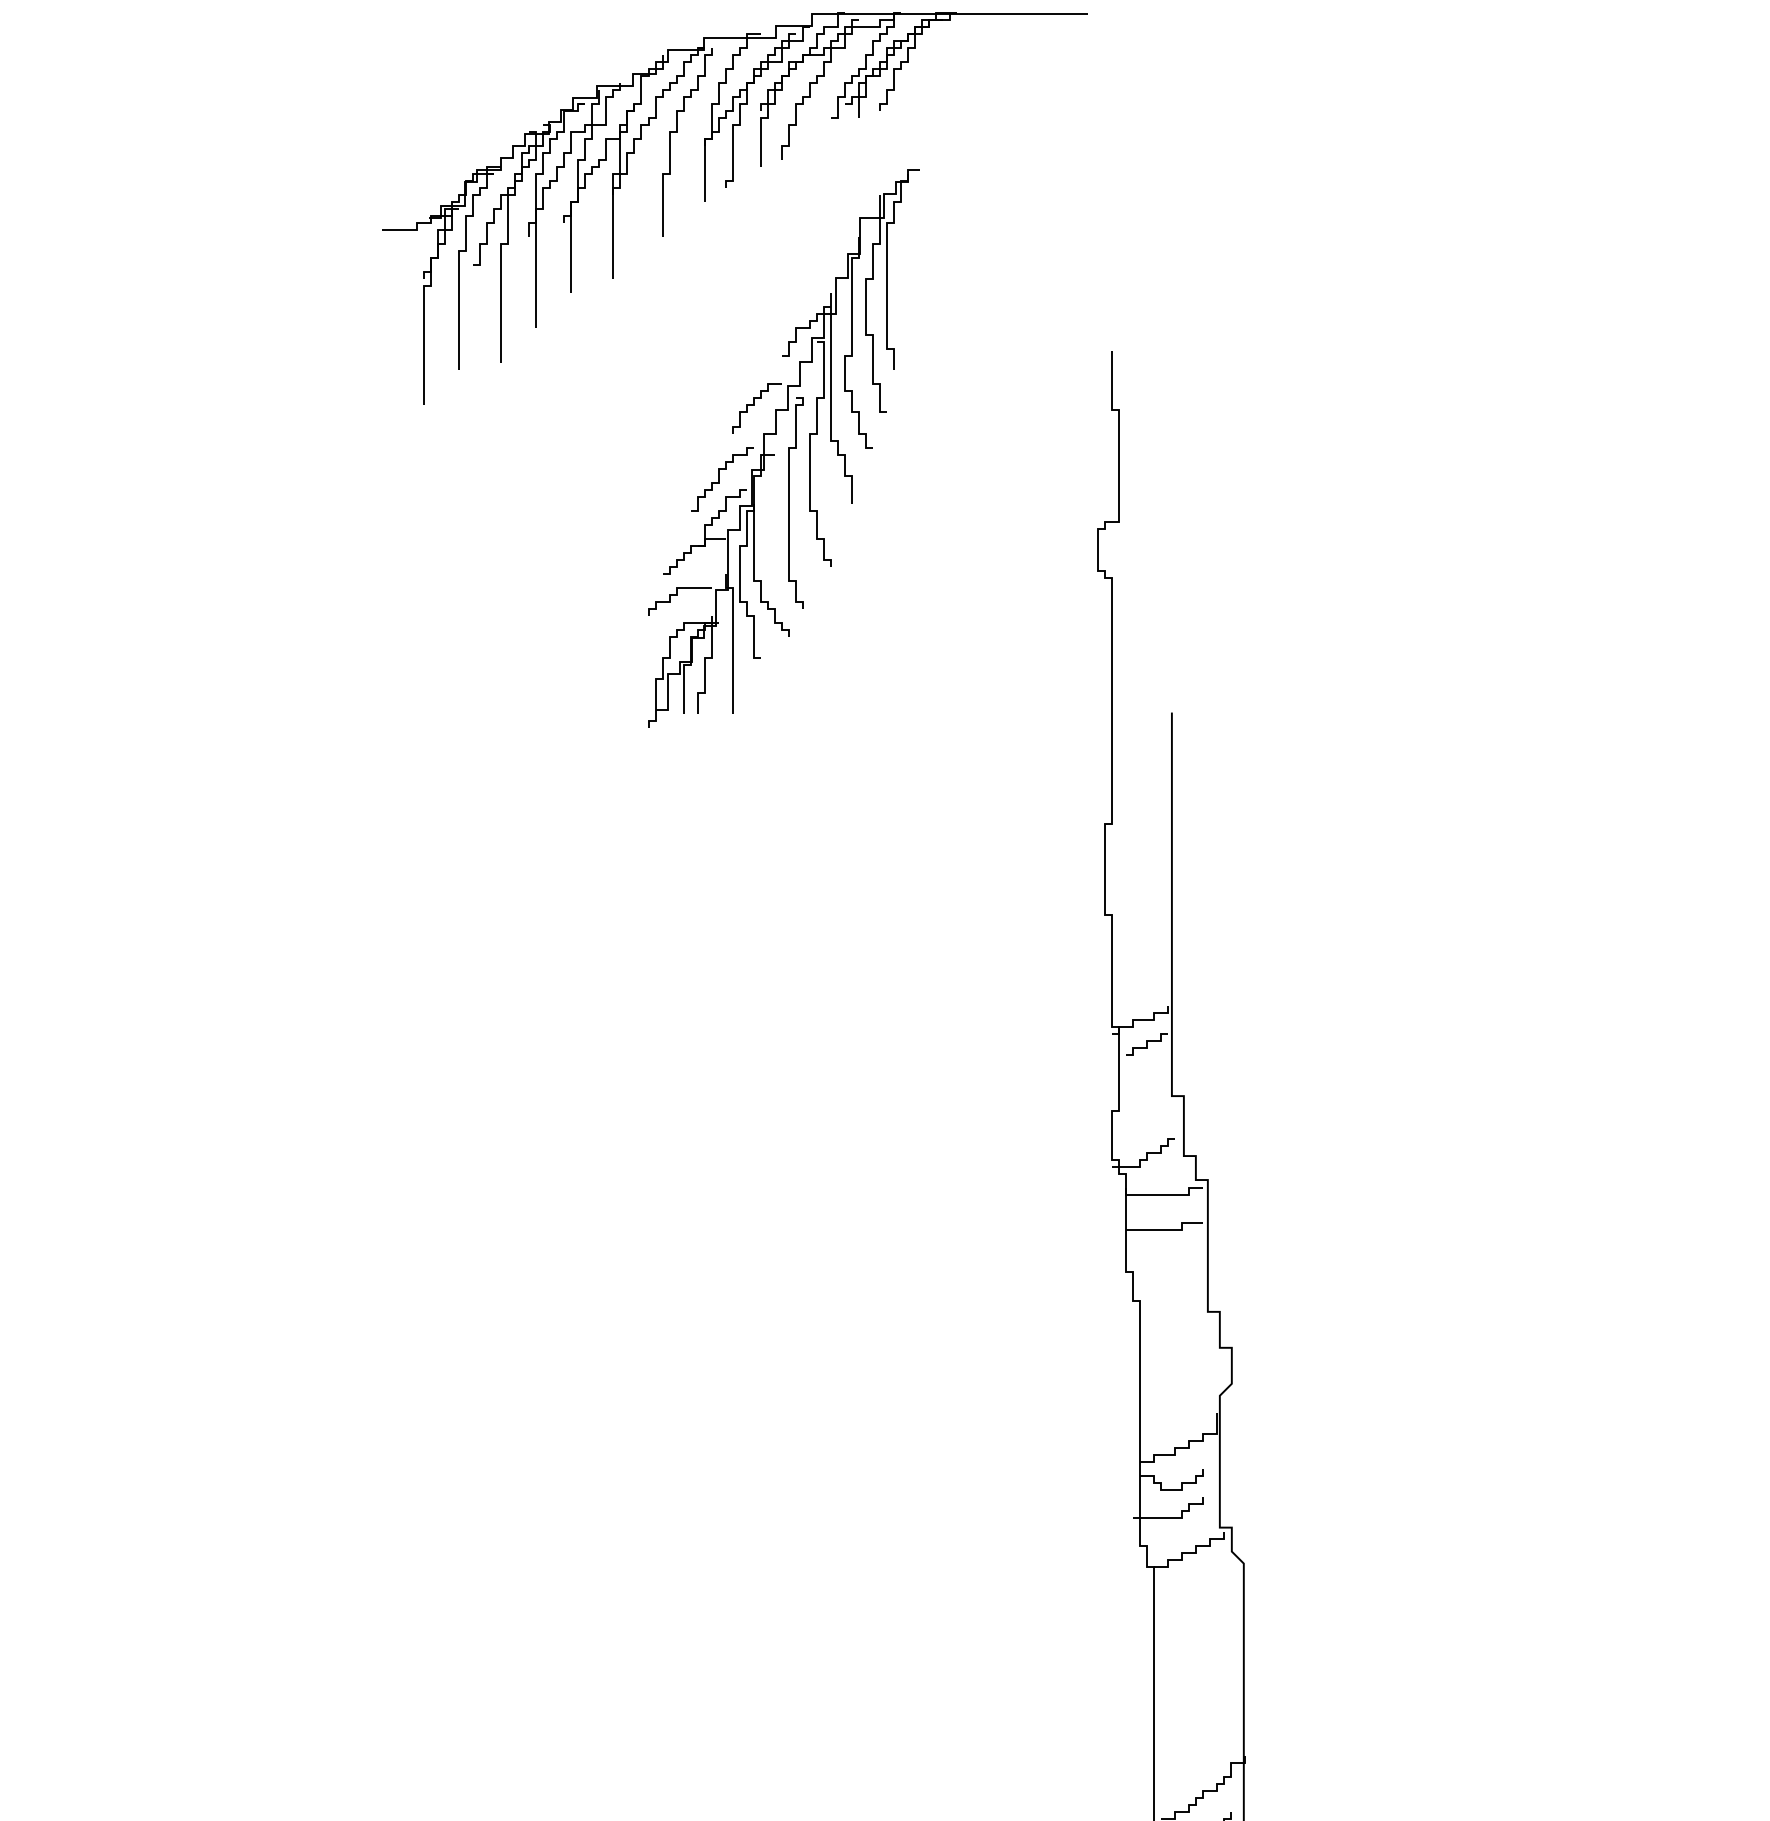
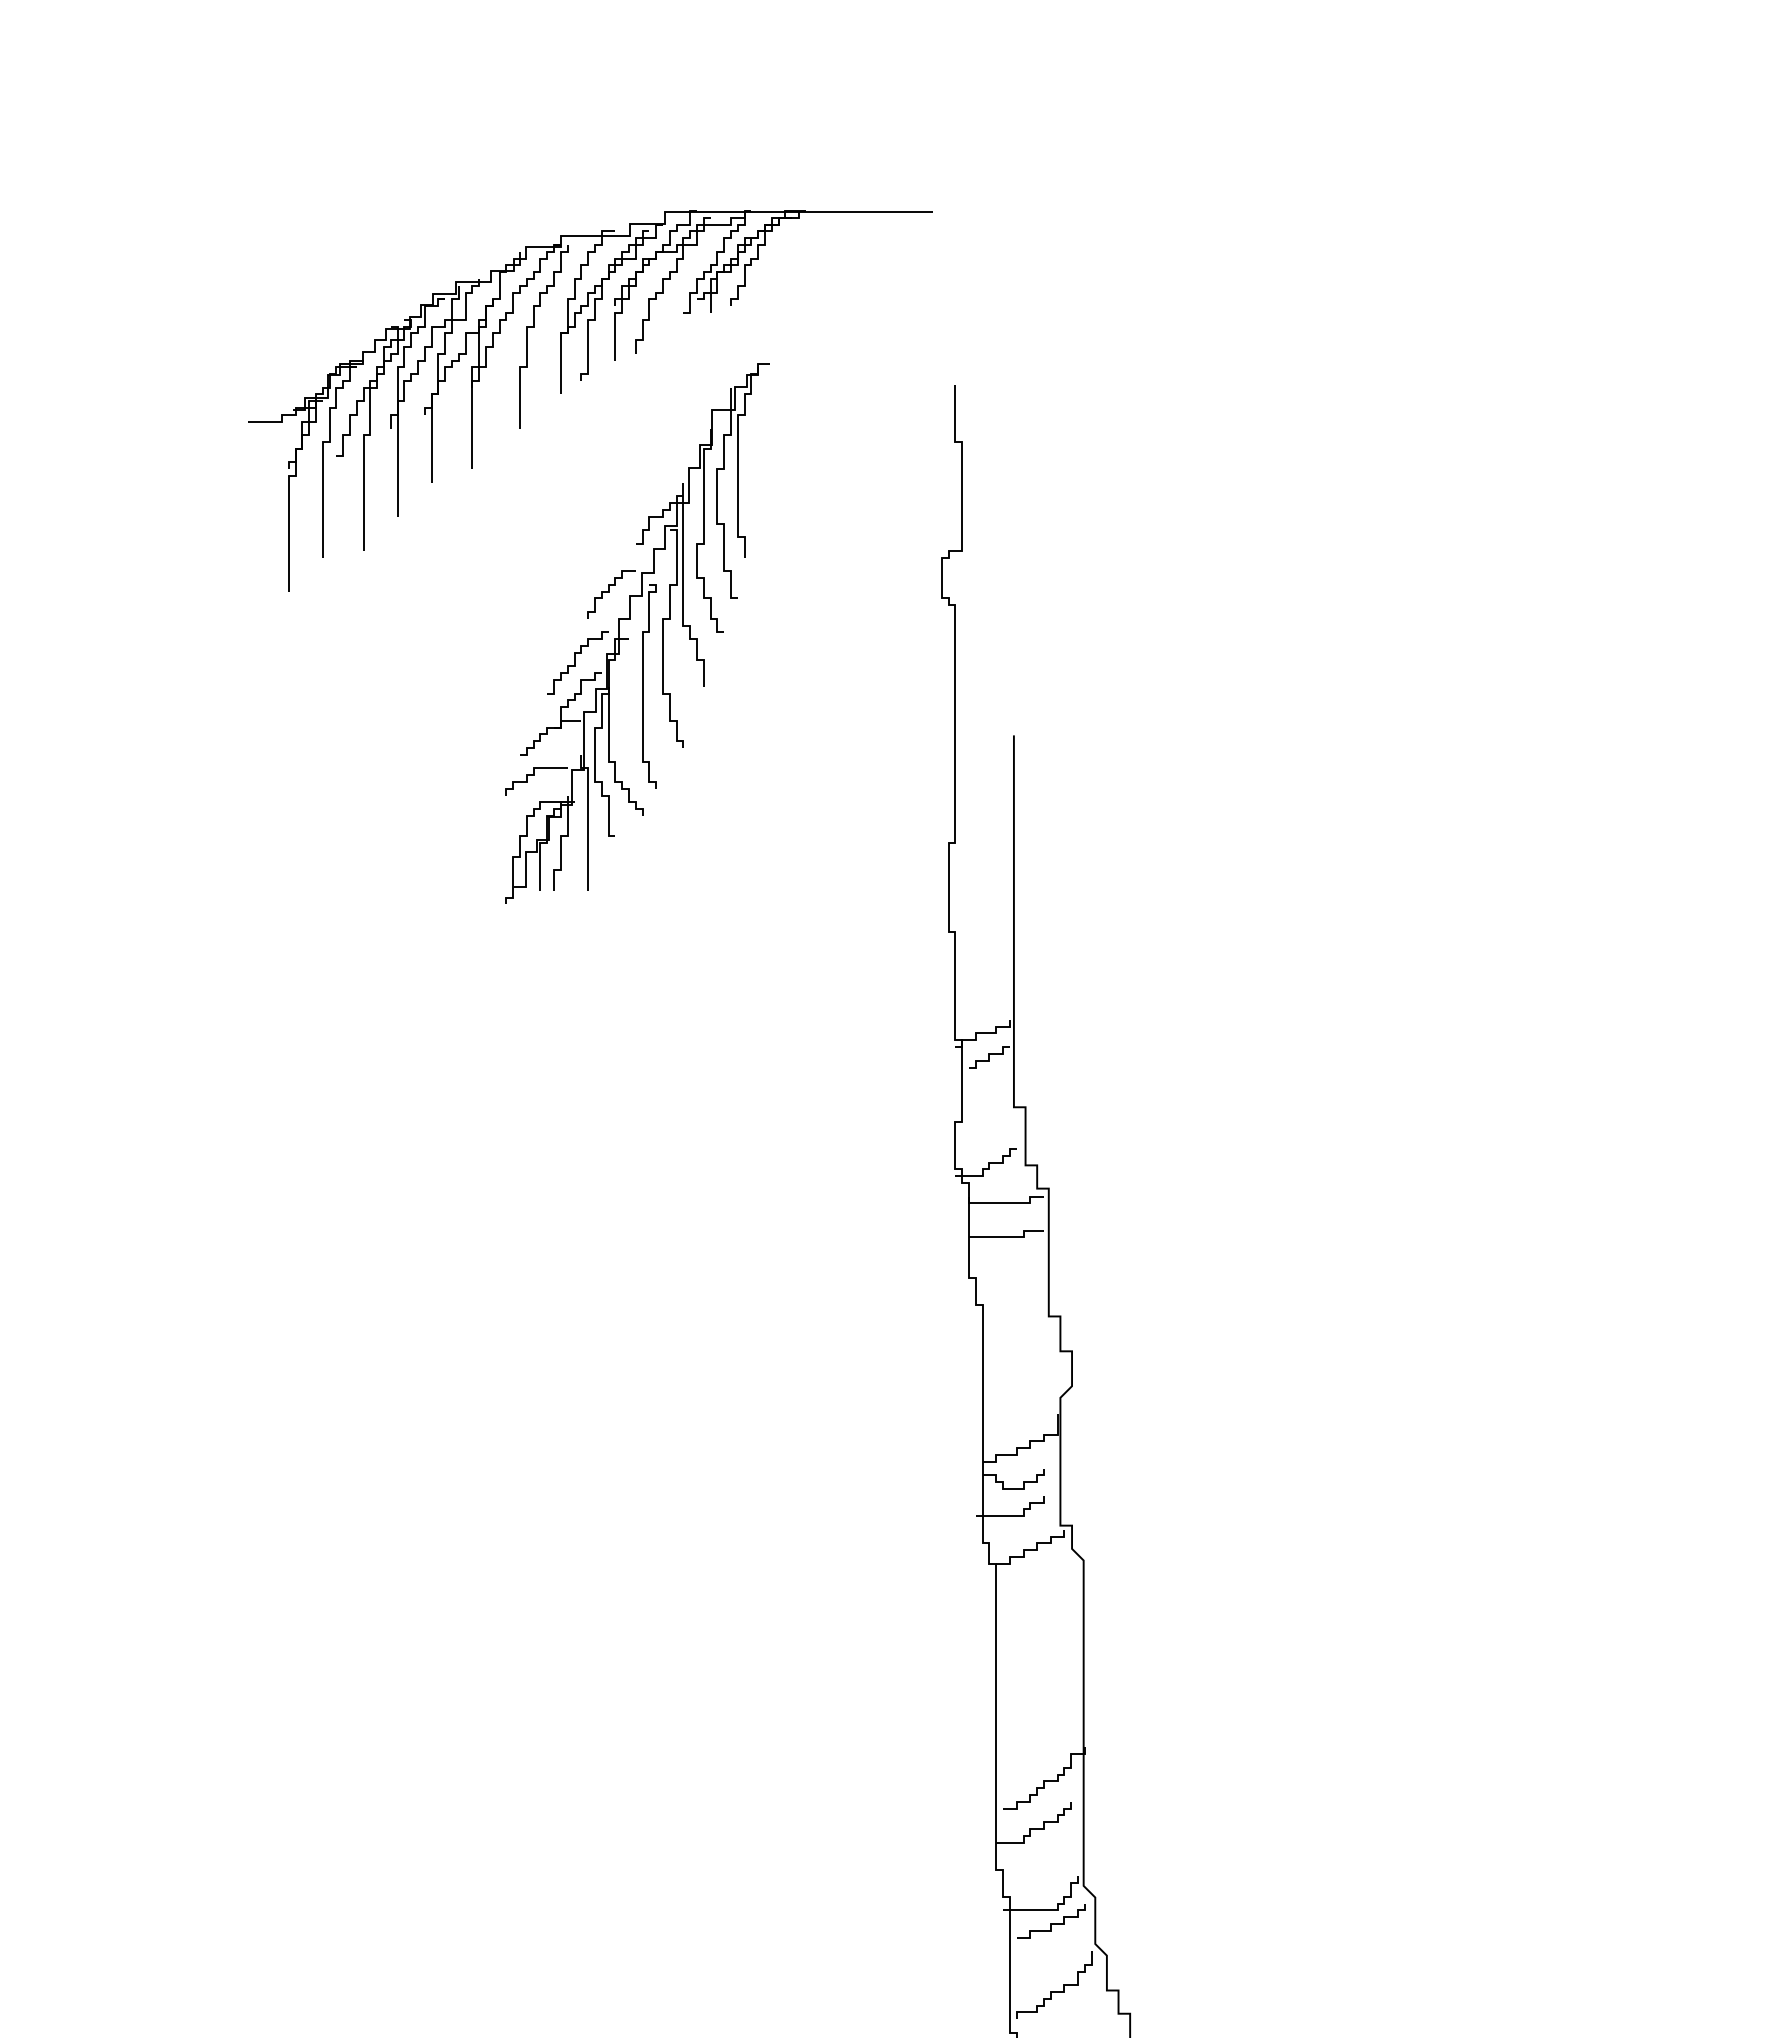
part: (759, 390) -> (614, 577), moved

